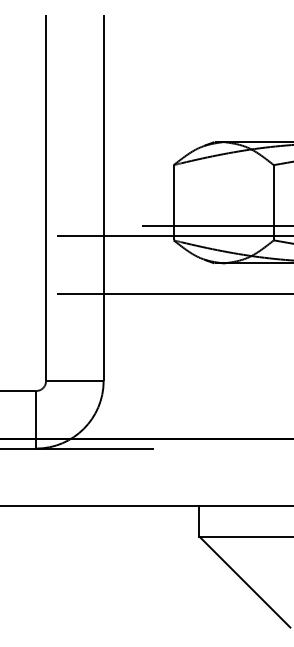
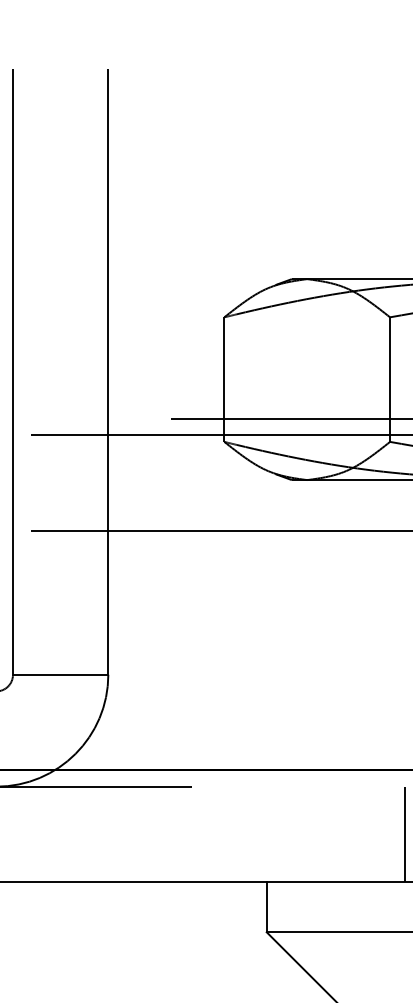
line: (283, 477) -> (406, 834), added

